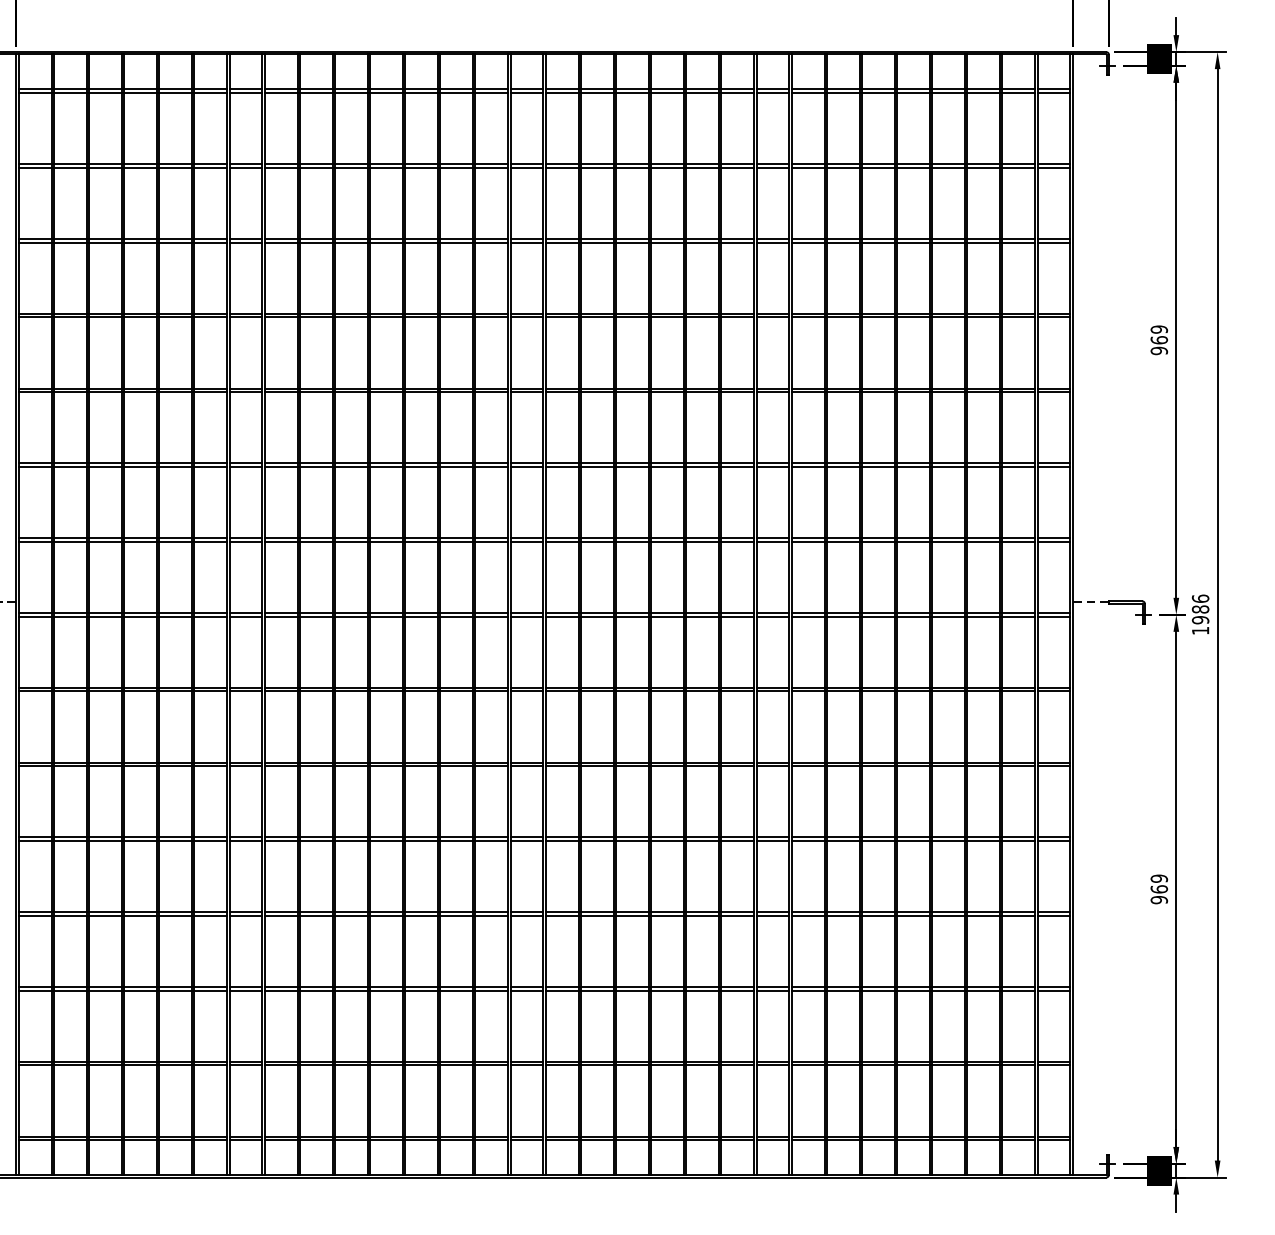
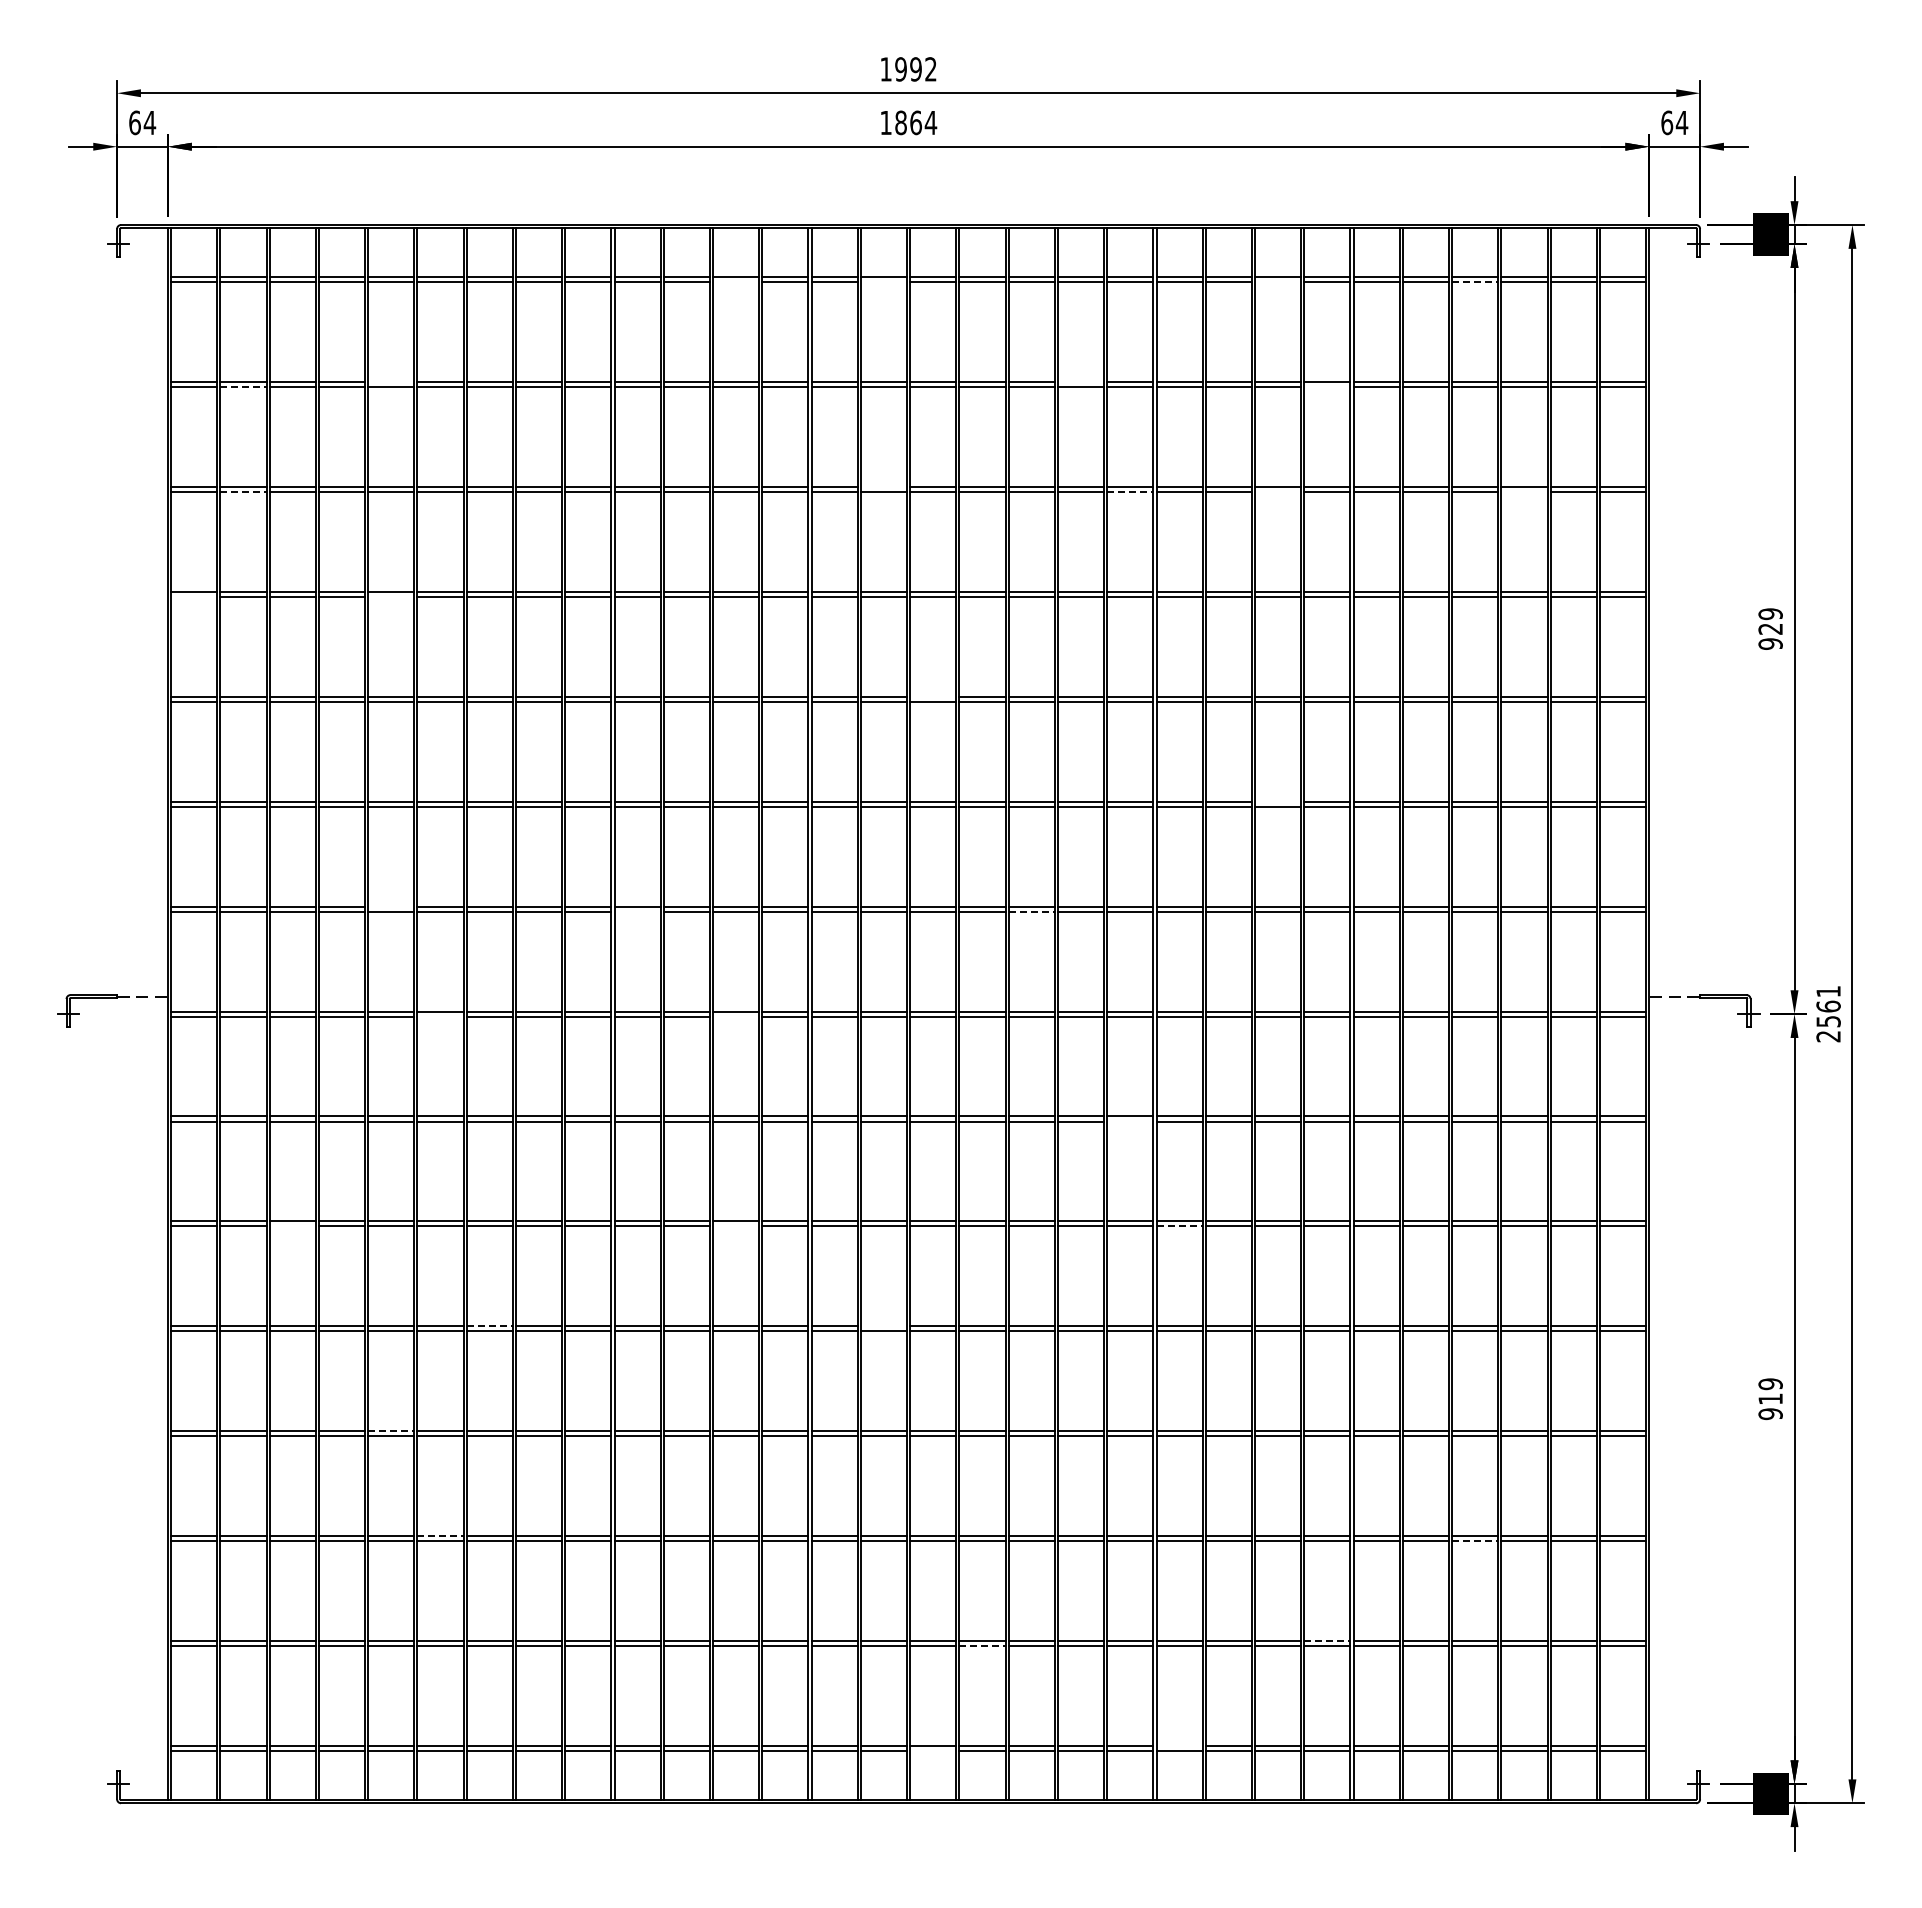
line: (421, 93) -> (736, 282), removed
line: (526, 93) -> (883, 282), removed
line: (808, 93) -> (1278, 282), removed
line: (948, 93) -> (1475, 282), solid -> dashed
line: (175, 164) -> (391, 382), removed
line: (667, 164) -> (1081, 382), removed
line: (70, 167) -> (243, 387), solid -> dashed
line: (843, 167) -> (1327, 387), removed
line: (526, 239) -> (883, 487), removed
line: (70, 242) -> (243, 492), solid -> dashed
line: (702, 242) -> (1130, 492), solid -> dashed
line: (808, 242) -> (1278, 492), removed
line: (983, 242) -> (1524, 492), removed
line: (35, 317) -> (194, 597), removed
line: (175, 317) -> (391, 597), removed
text: (1159, 339) -> (1770, 628), 969 -> 929
line: (562, 388) -> (933, 696), removed
line: (808, 463) -> (1278, 801), removed
line: (175, 538) -> (391, 906), removed
line: (351, 541) -> (637, 911), removed
line: (632, 541) -> (1032, 911), solid -> dashed
text: (1200, 614) -> (1828, 1013), 1986 -> 2561
line: (210, 616) -> (440, 1016), removed
line: (421, 616) -> (736, 1016), removed
line: (702, 691) -> (1130, 1121), removed
line: (105, 766) -> (292, 1226), removed
line: (421, 766) -> (736, 1226), removed
line: (738, 766) -> (1180, 1226), solid -> dashed
line: (246, 837) -> (490, 1326), solid -> dashed
line: (526, 837) -> (883, 1326), removed
text: (1159, 888) -> (1770, 1398), 969 -> 919
line: (175, 912) -> (391, 1431), solid -> dashed
line: (211, 987) -> (441, 1536), solid -> dashed
line: (948, 990) -> (1475, 1541), solid -> dashed
line: (843, 1061) -> (1327, 1640), solid -> dashed
line: (597, 1065) -> (983, 1646), solid -> dashed
line: (737, 1136) -> (1179, 1745), removed
line: (562, 1139) -> (933, 1750), removed

